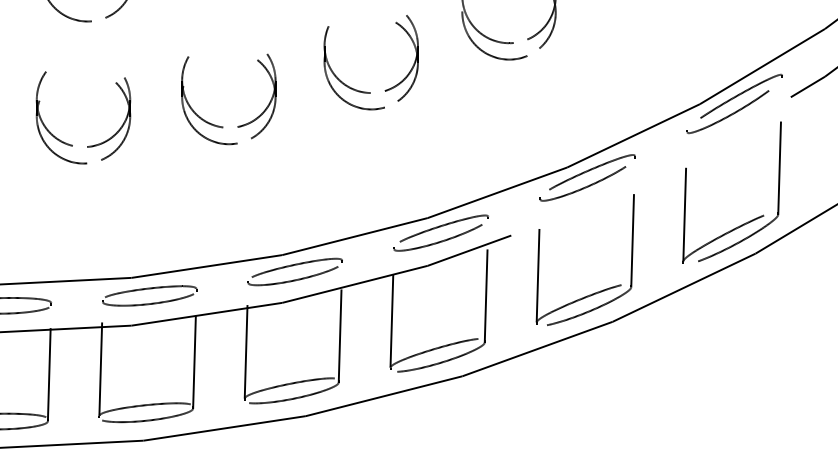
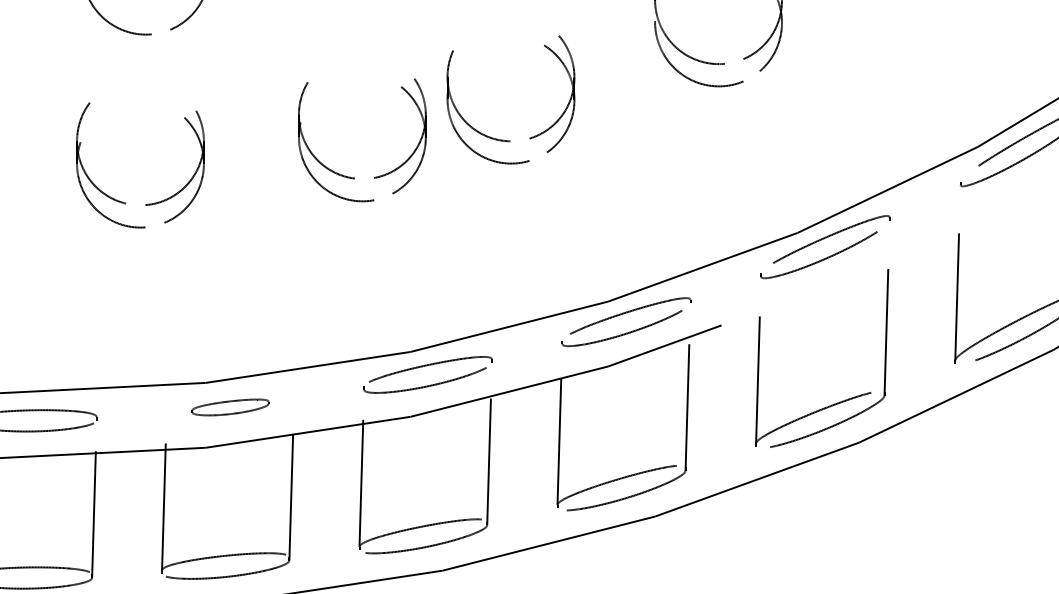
part: (366, 91) -> (504, 139), moved
part: (223, 126) -> (355, 177), moved
part: (149, 295) -> (230, 406), size x0.6

